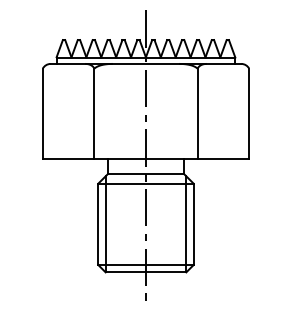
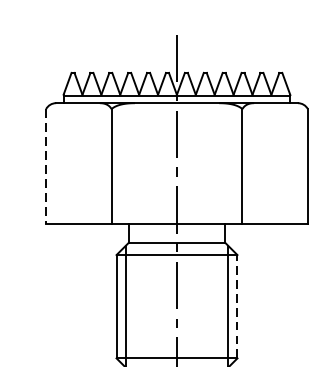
line: (42, 114) -> (45, 167), solid -> dashed
line: (193, 224) -> (237, 306), solid -> dashed

